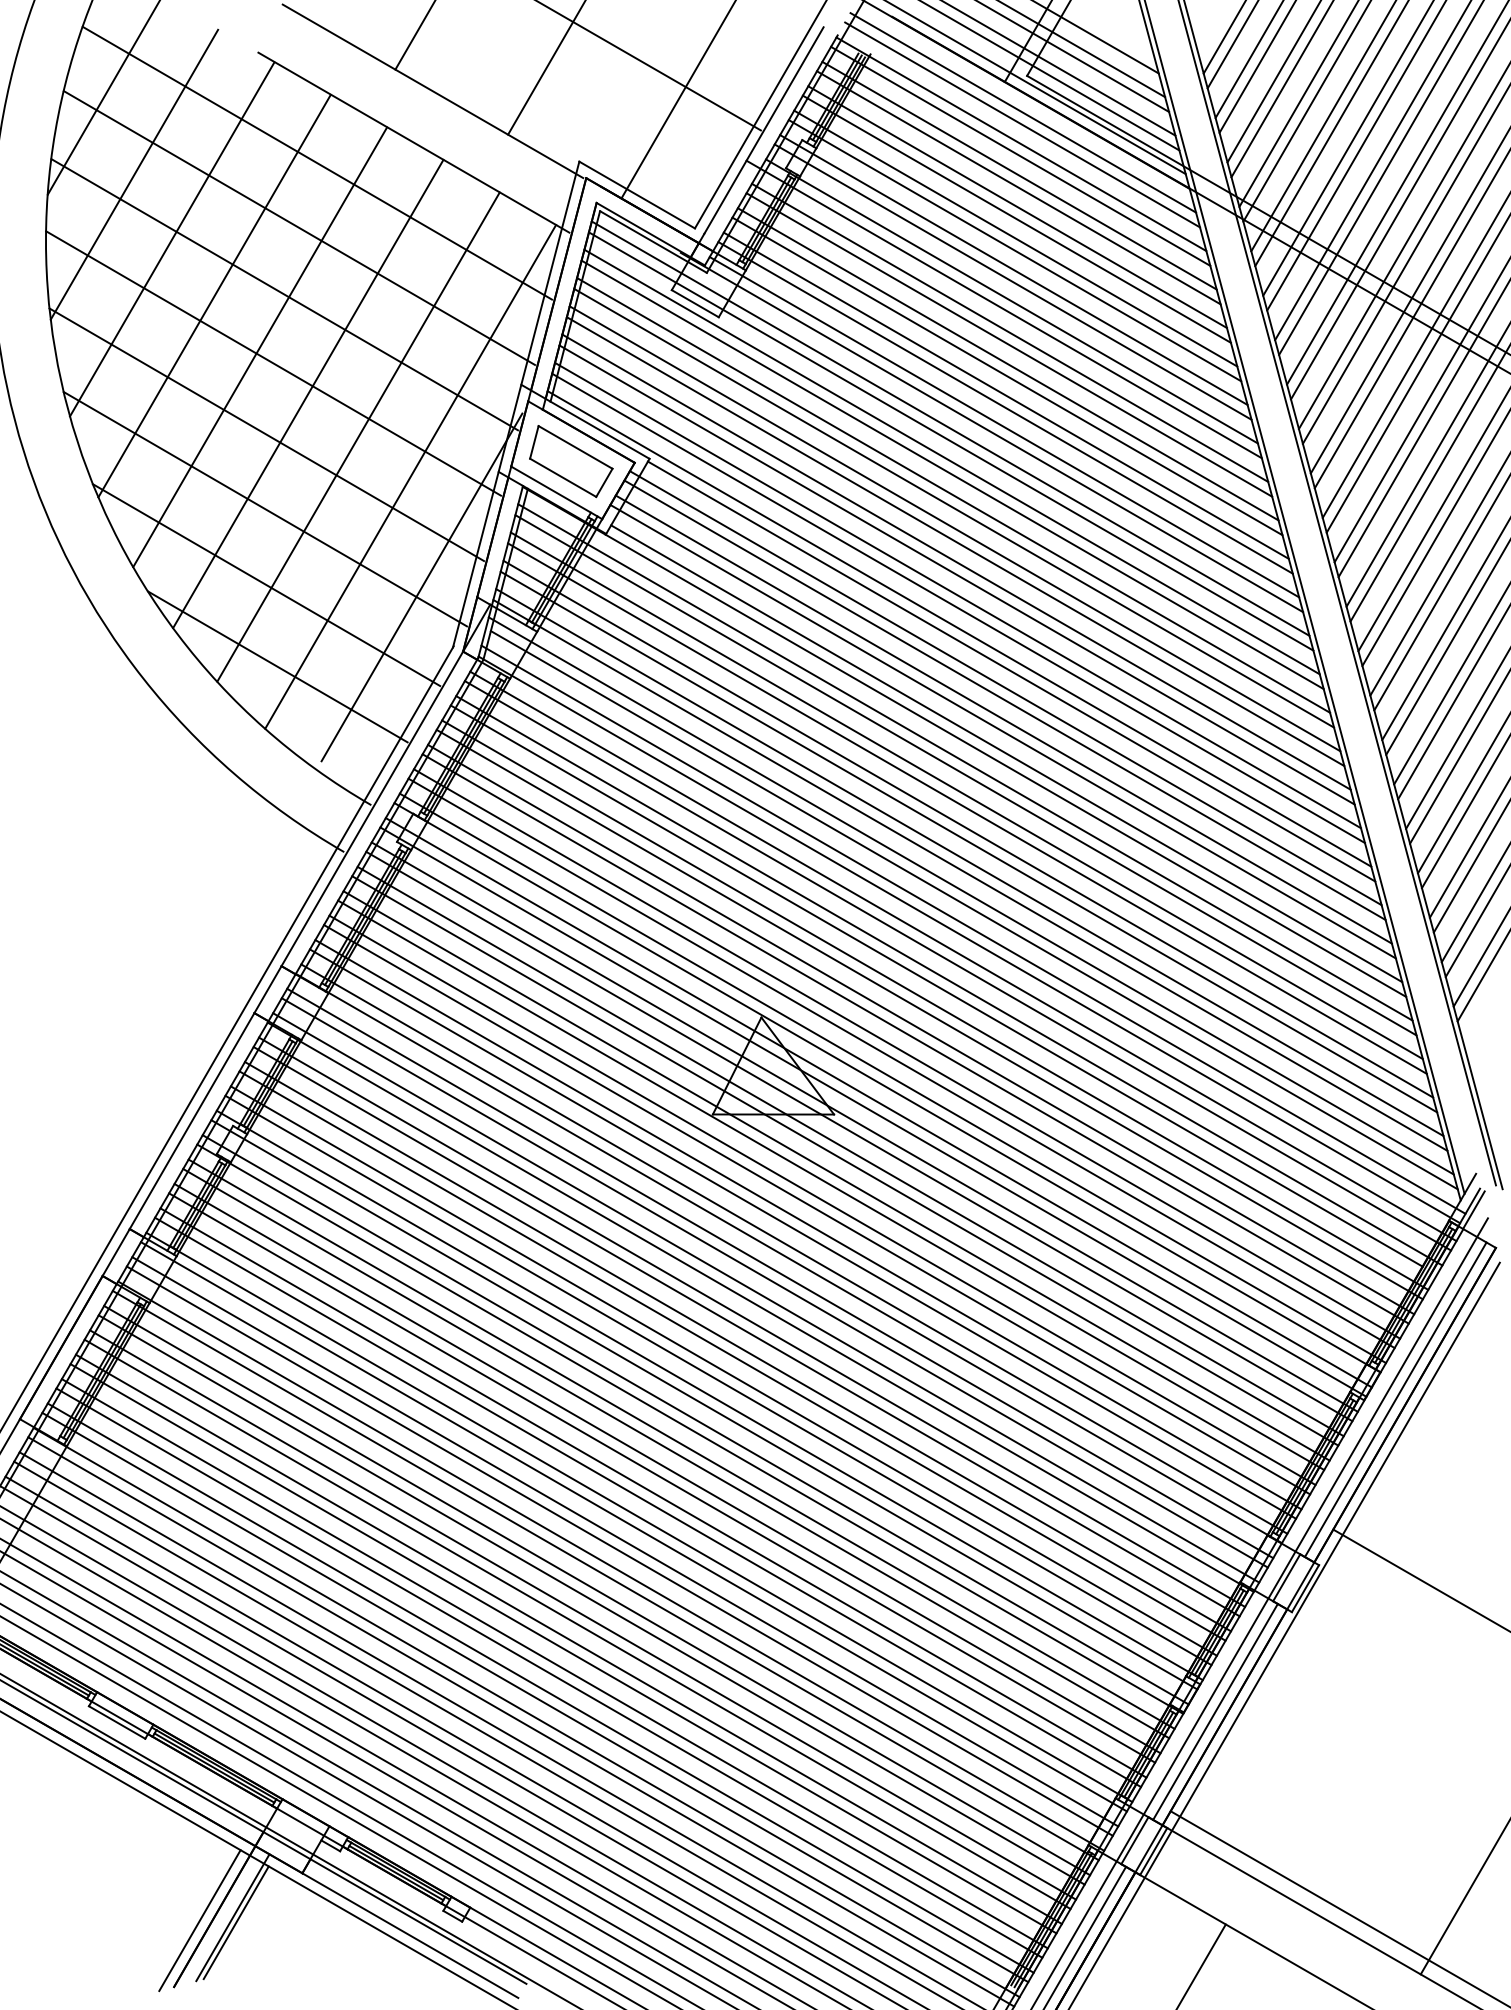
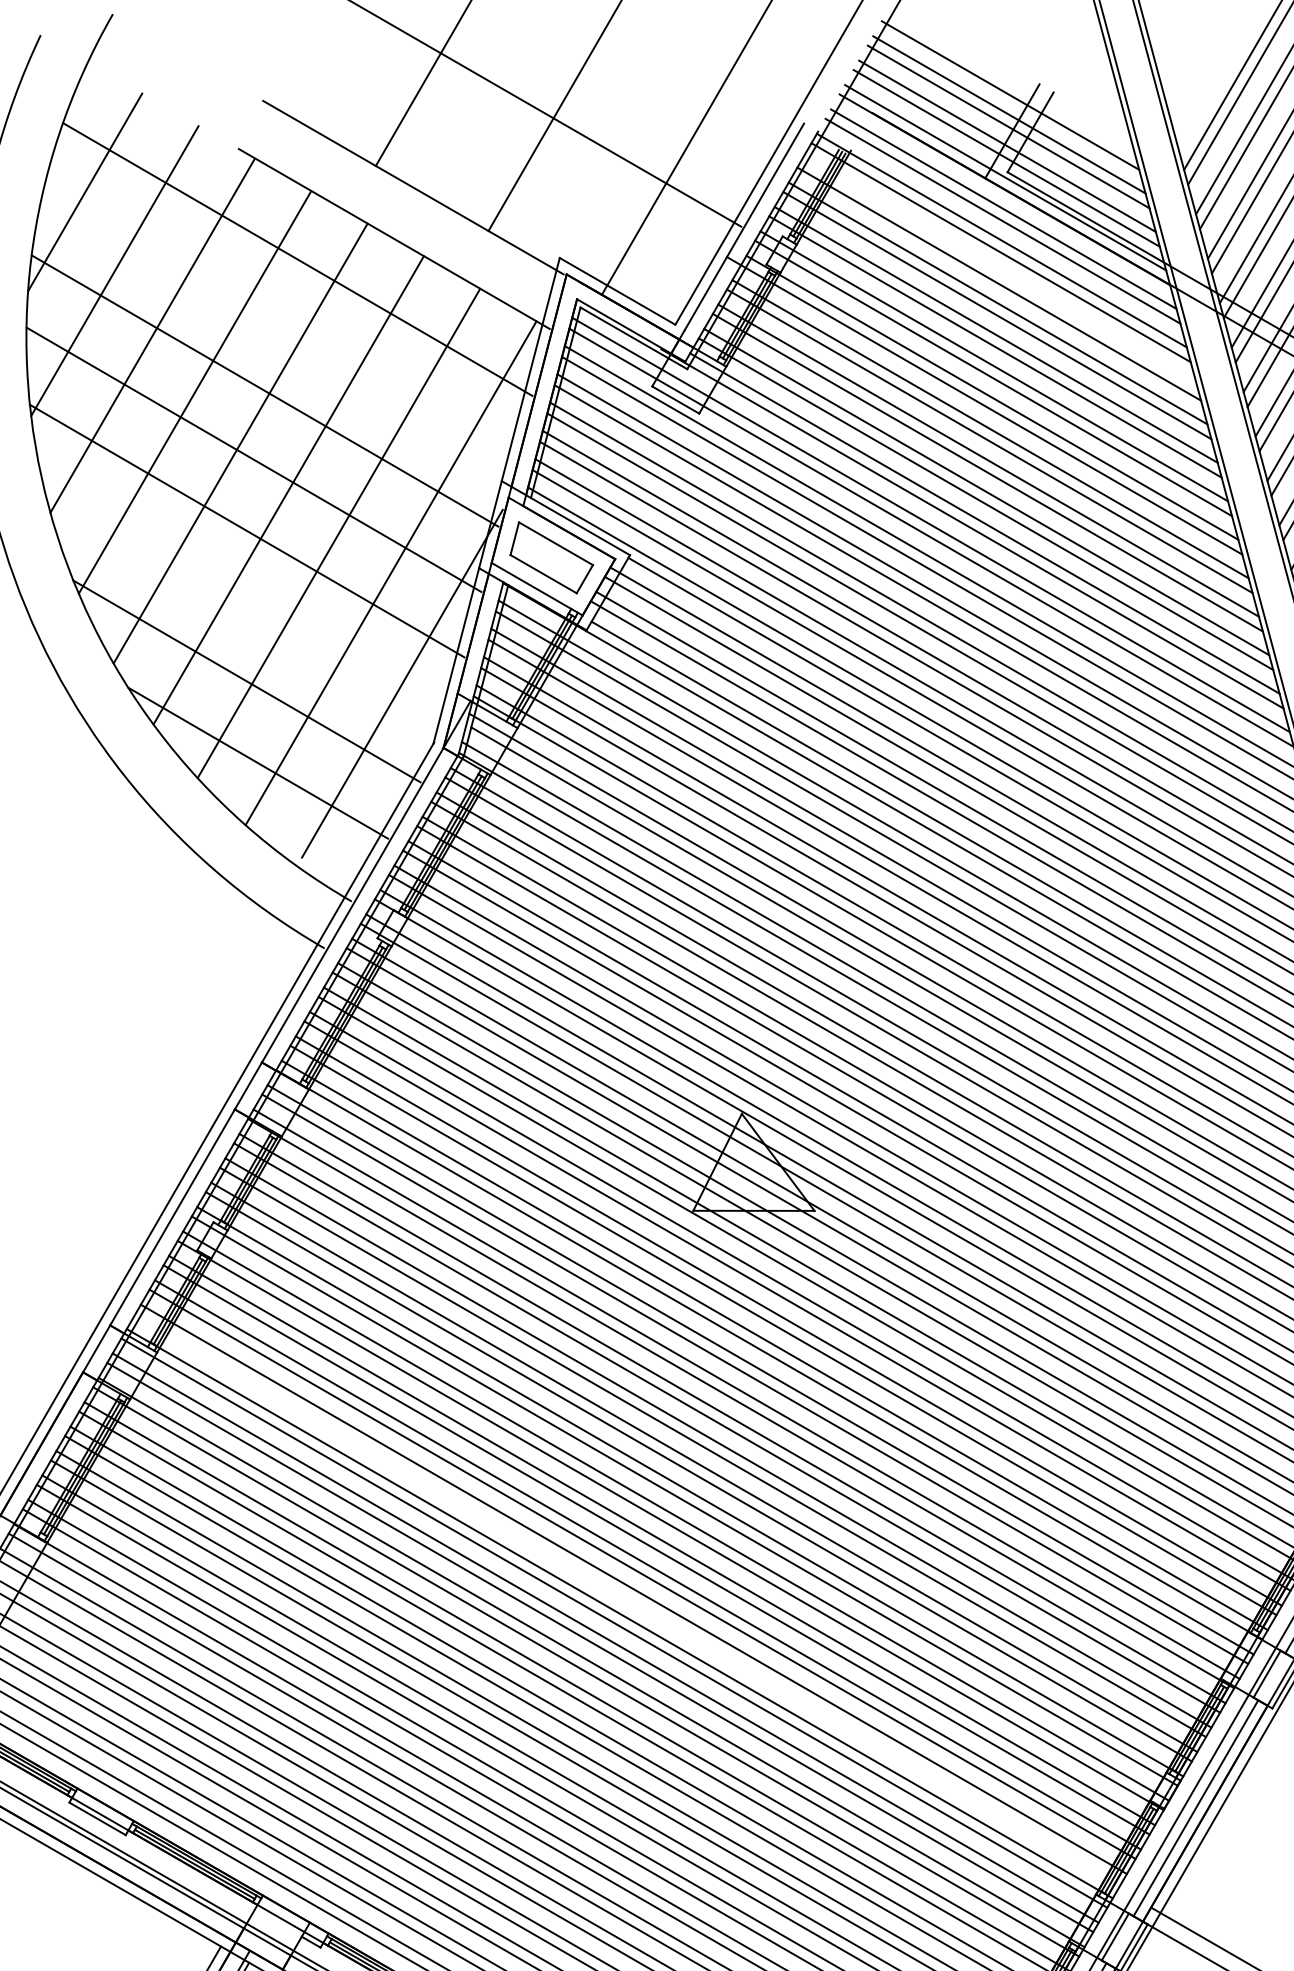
line: (1019, 175) -> (999, 271), removed
line: (298, 227) -> (278, 323), removed
line: (265, 508) -> (245, 604), removed
line: (648, 1502) -> (628, 1598), removed

